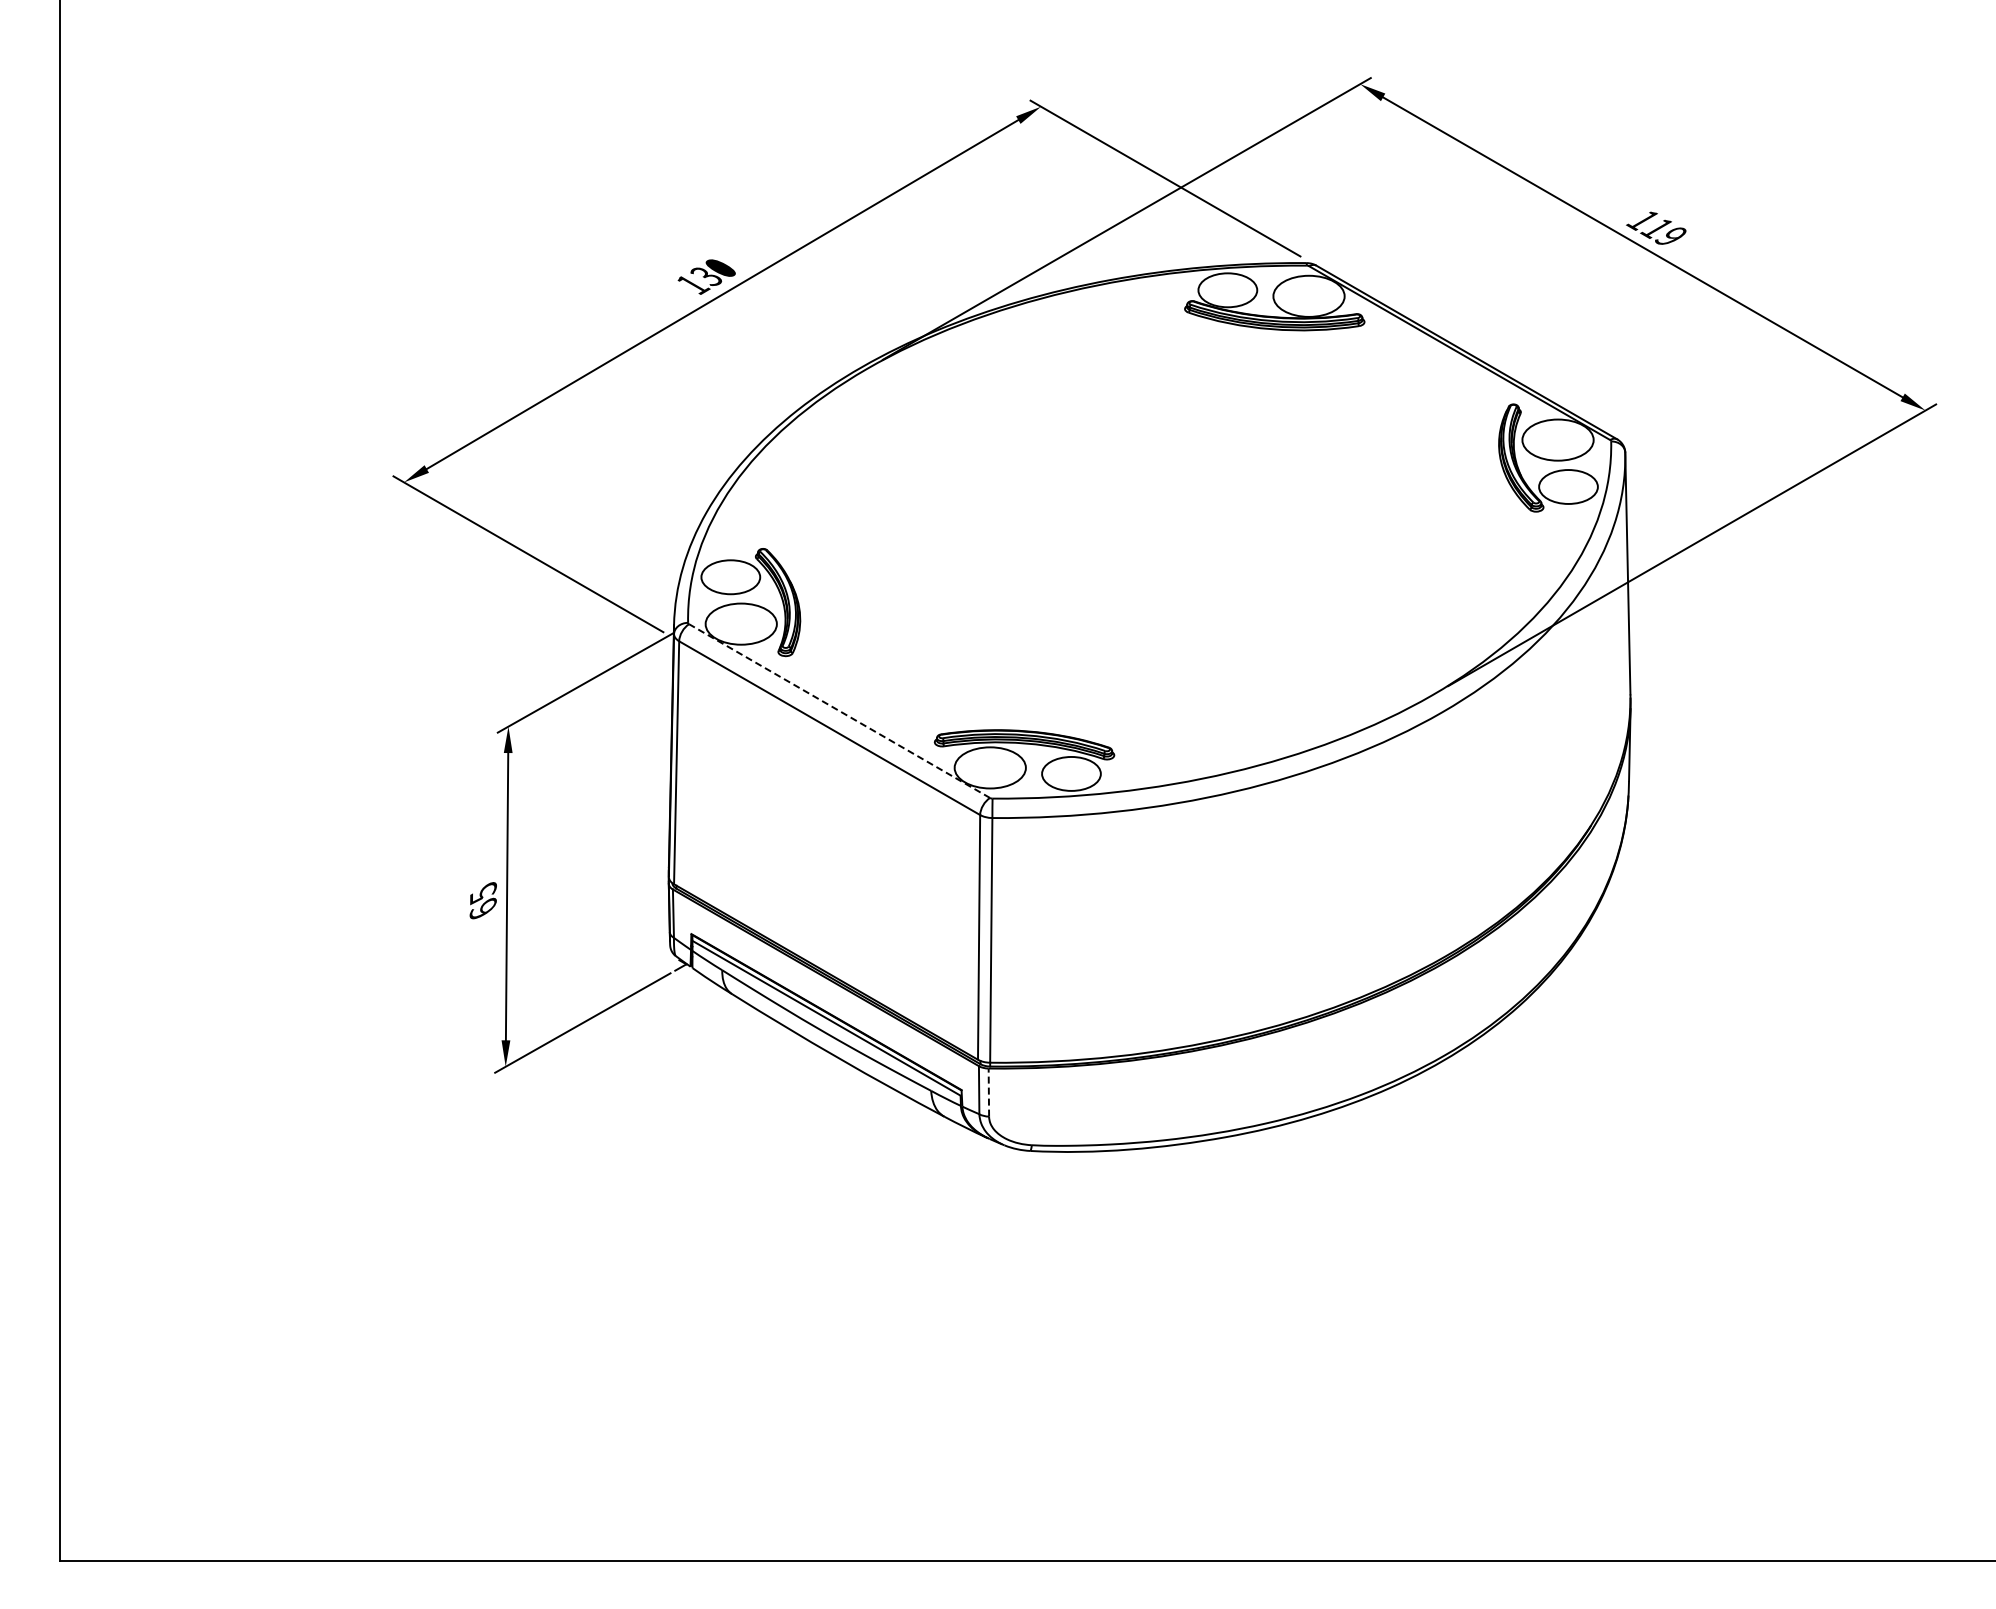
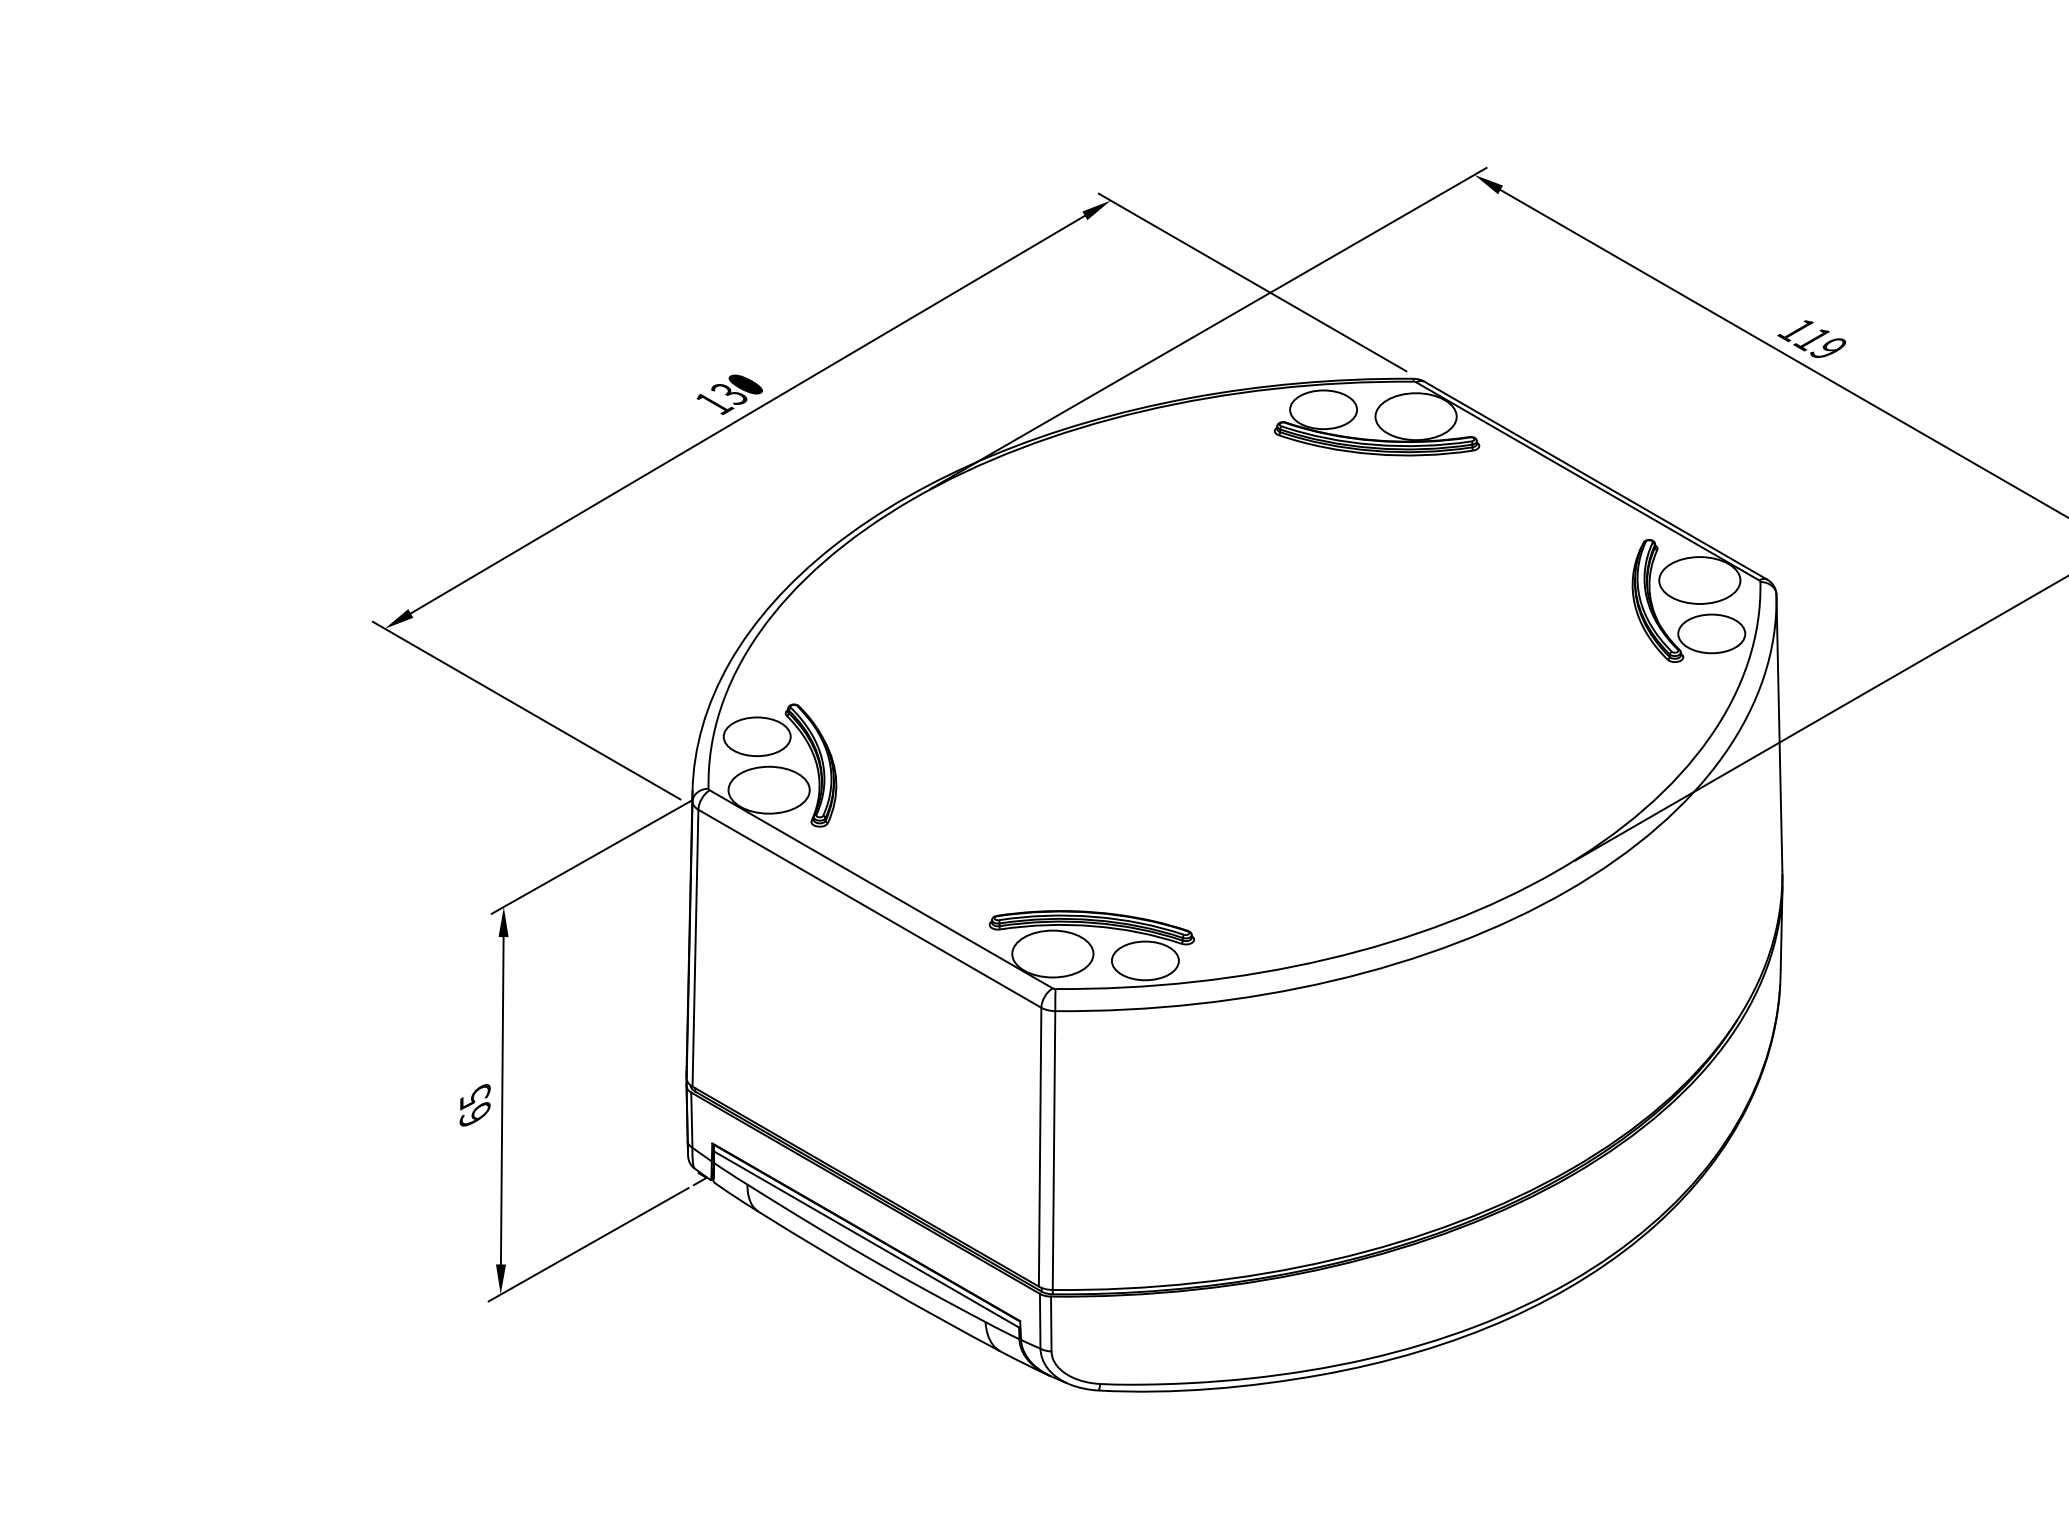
line: (839, 711) -> (881, 889), dashed -> solid
line: (988, 1092) -> (1050, 1323), dashed -> solid

